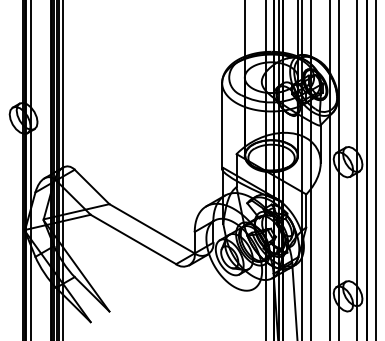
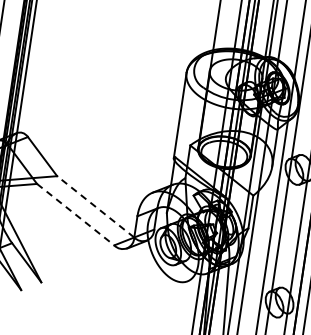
line: (151, 228) -> (95, 206), solid -> dashed
line: (133, 239) -> (75, 214), solid -> dashed

